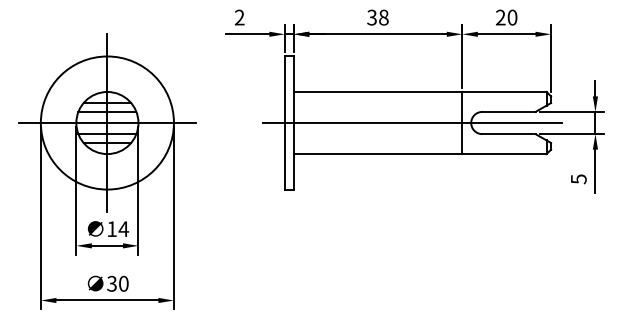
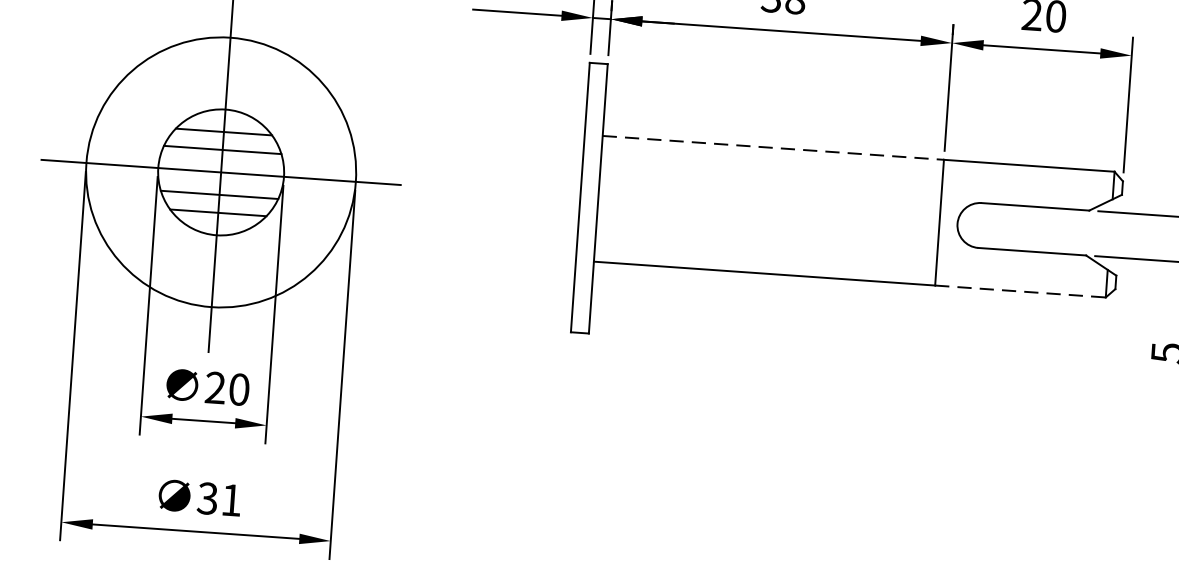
line: (378, 91) -> (774, 146), solid -> dashed
line: (412, 123) -> (838, 216), removed
line: (504, 154) -> (1020, 292), solid -> dashed
text: (118, 229) -> (228, 389), 14 -> 20
text: (123, 283) -> (230, 499), 30 -> 31

